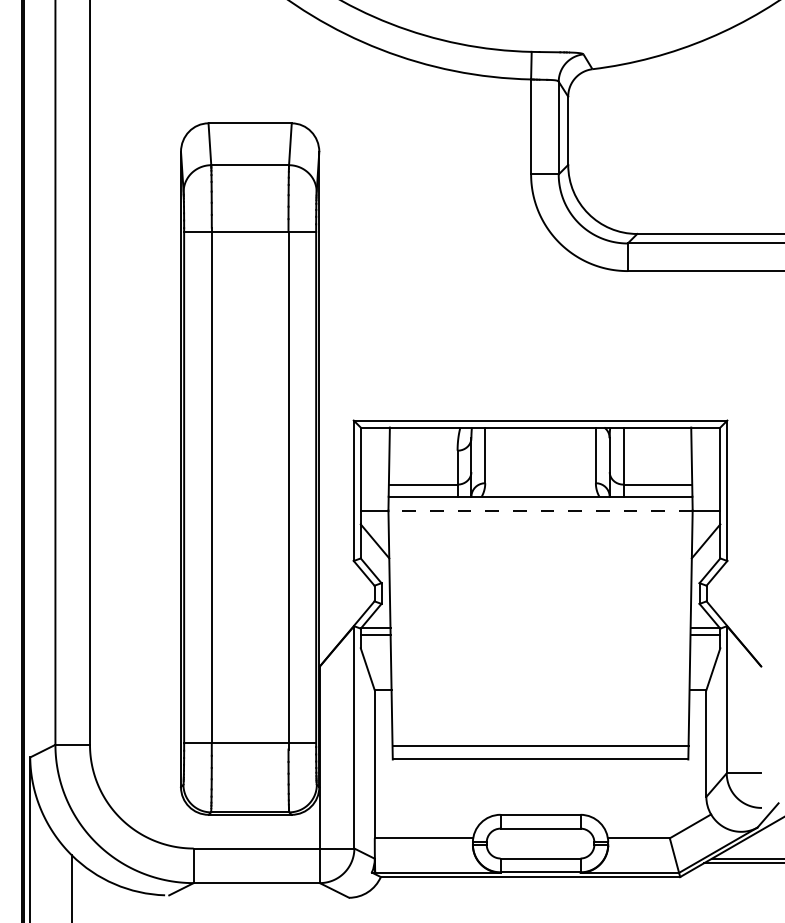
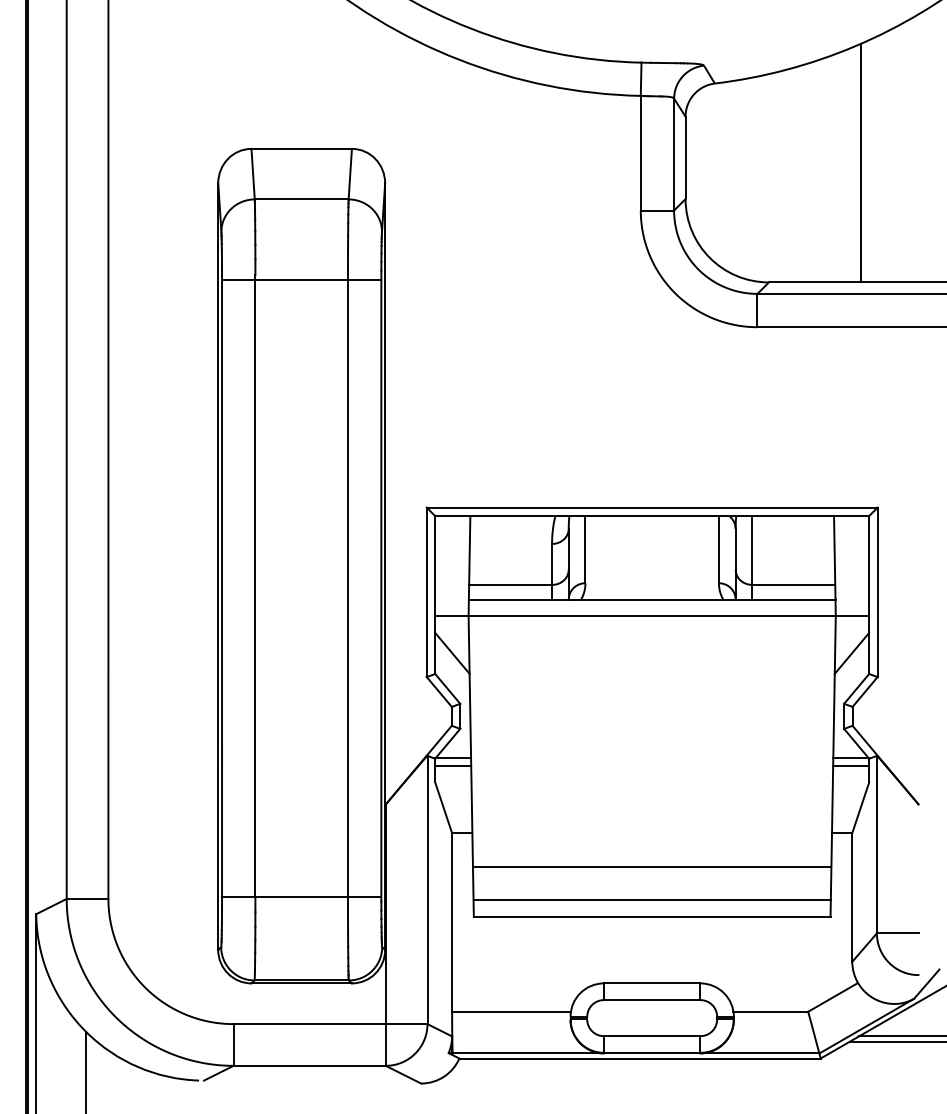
line: (713, 134) -> (860, 162), added
line: (540, 510) -> (652, 616), dashed -> solid
line: (540, 718) -> (652, 867), added

